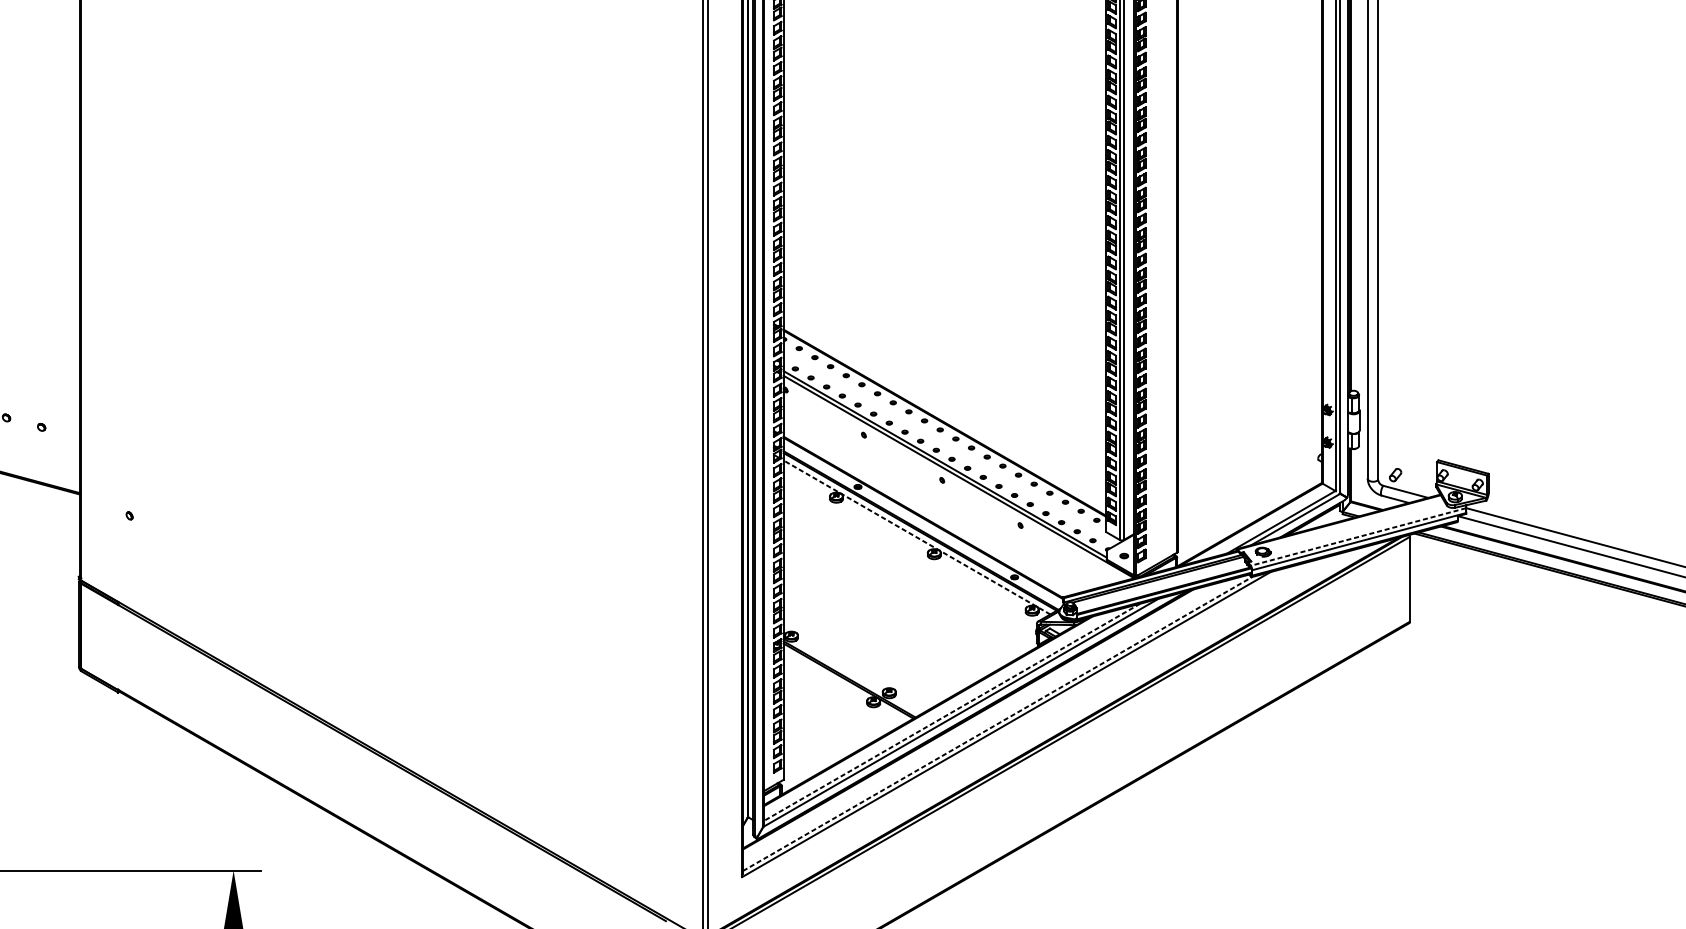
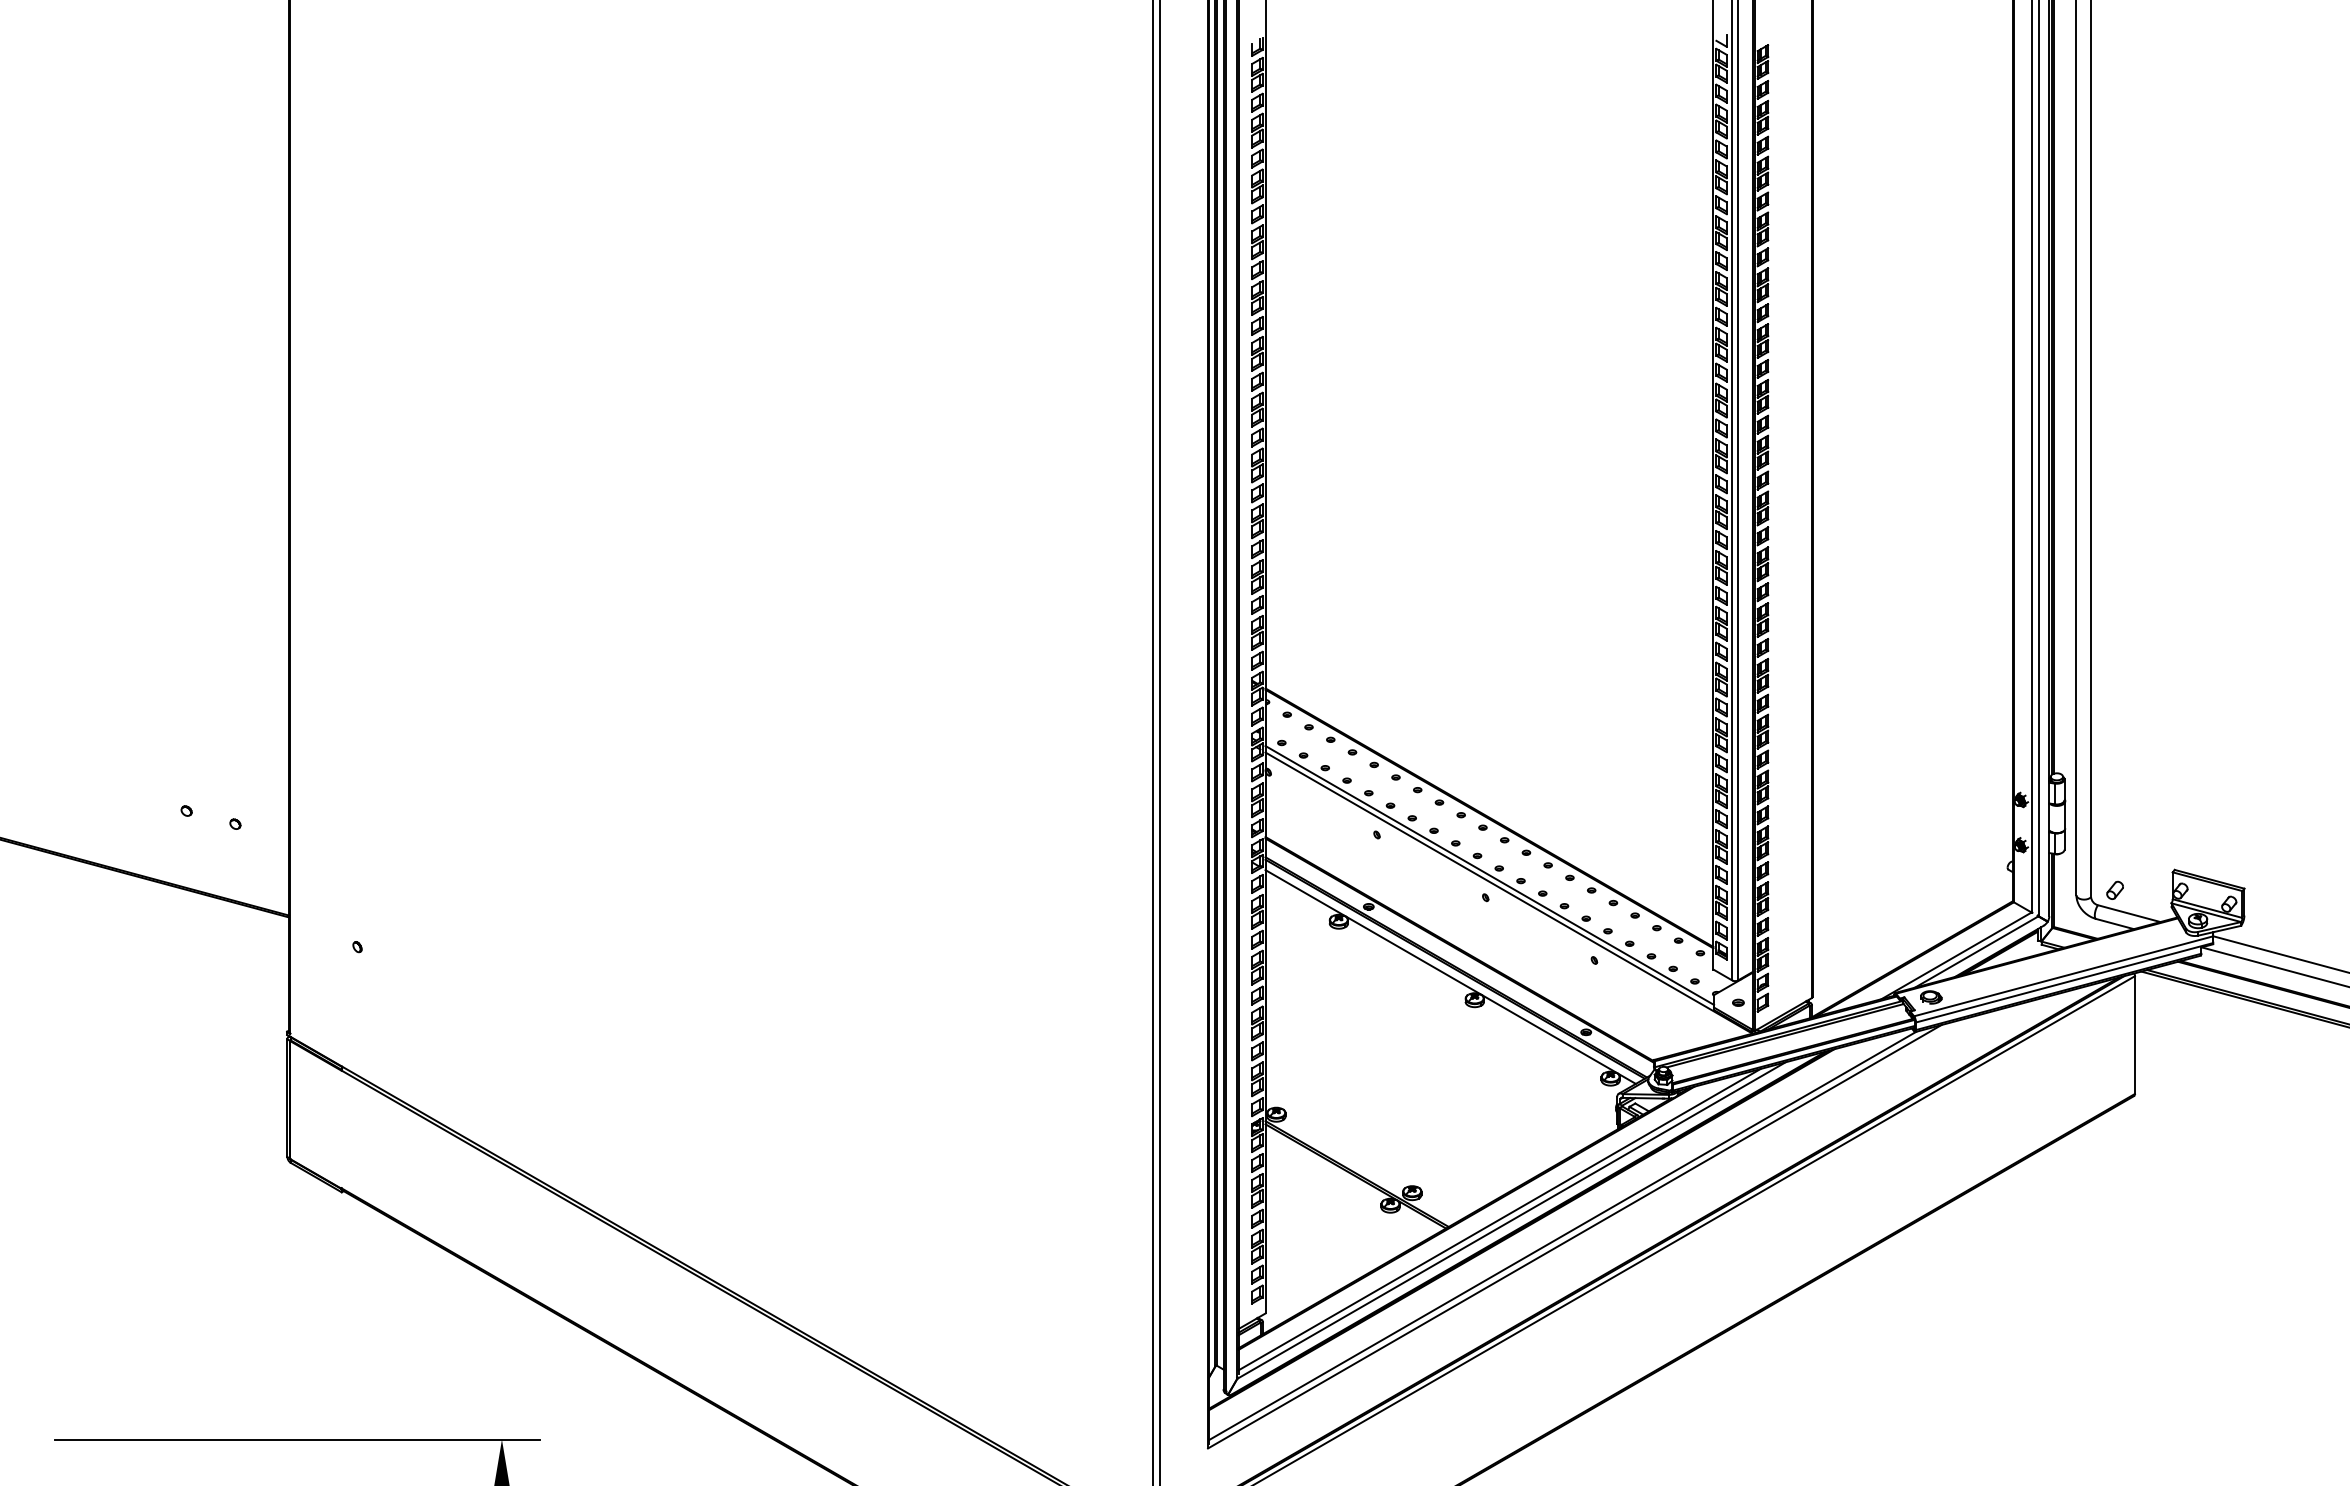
line: (916, 537) -> (1450, 977), dashed -> solid
line: (1358, 537) -> (2063, 976), dashed -> solid
line: (952, 712) -> (1499, 1219), dashed -> solid
line: (998, 723) -> (1563, 1235), dashed -> solid

